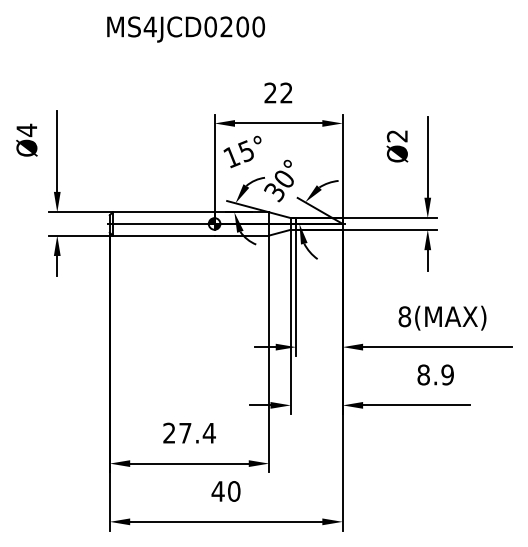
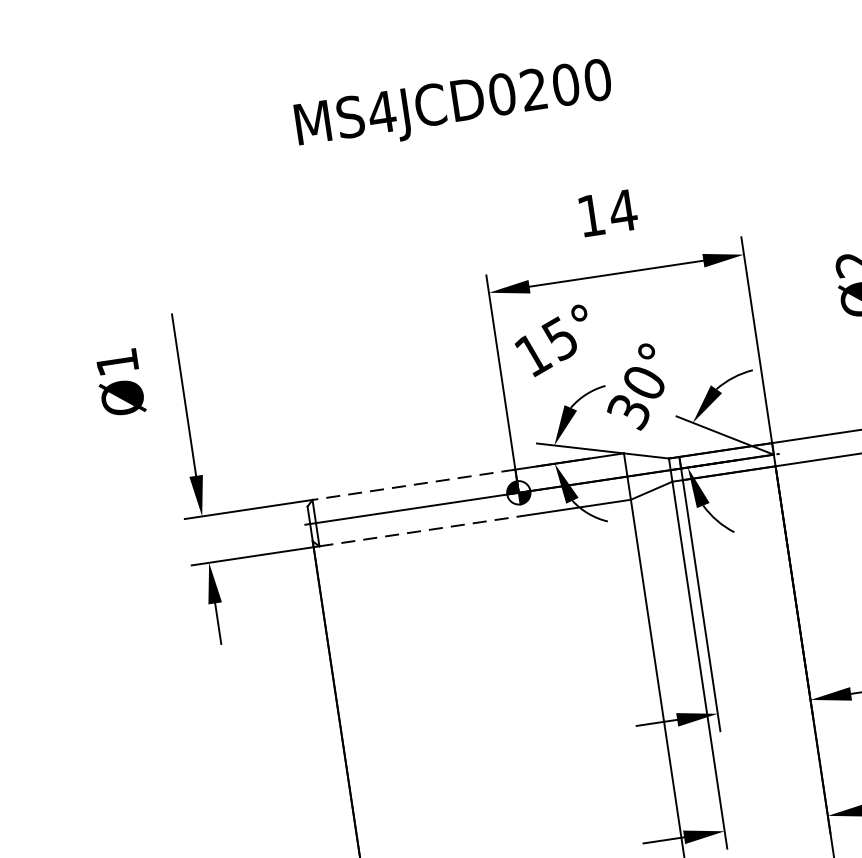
text: (185, 29) -> (452, 106), moved
text: (278, 92) -> (606, 212), 22 -> 14
text: (26, 130) -> (116, 362), Ø4 -> Ø1
line: (163, 212) -> (413, 485), solid -> dashed
line: (163, 235) -> (420, 531), solid -> dashed

